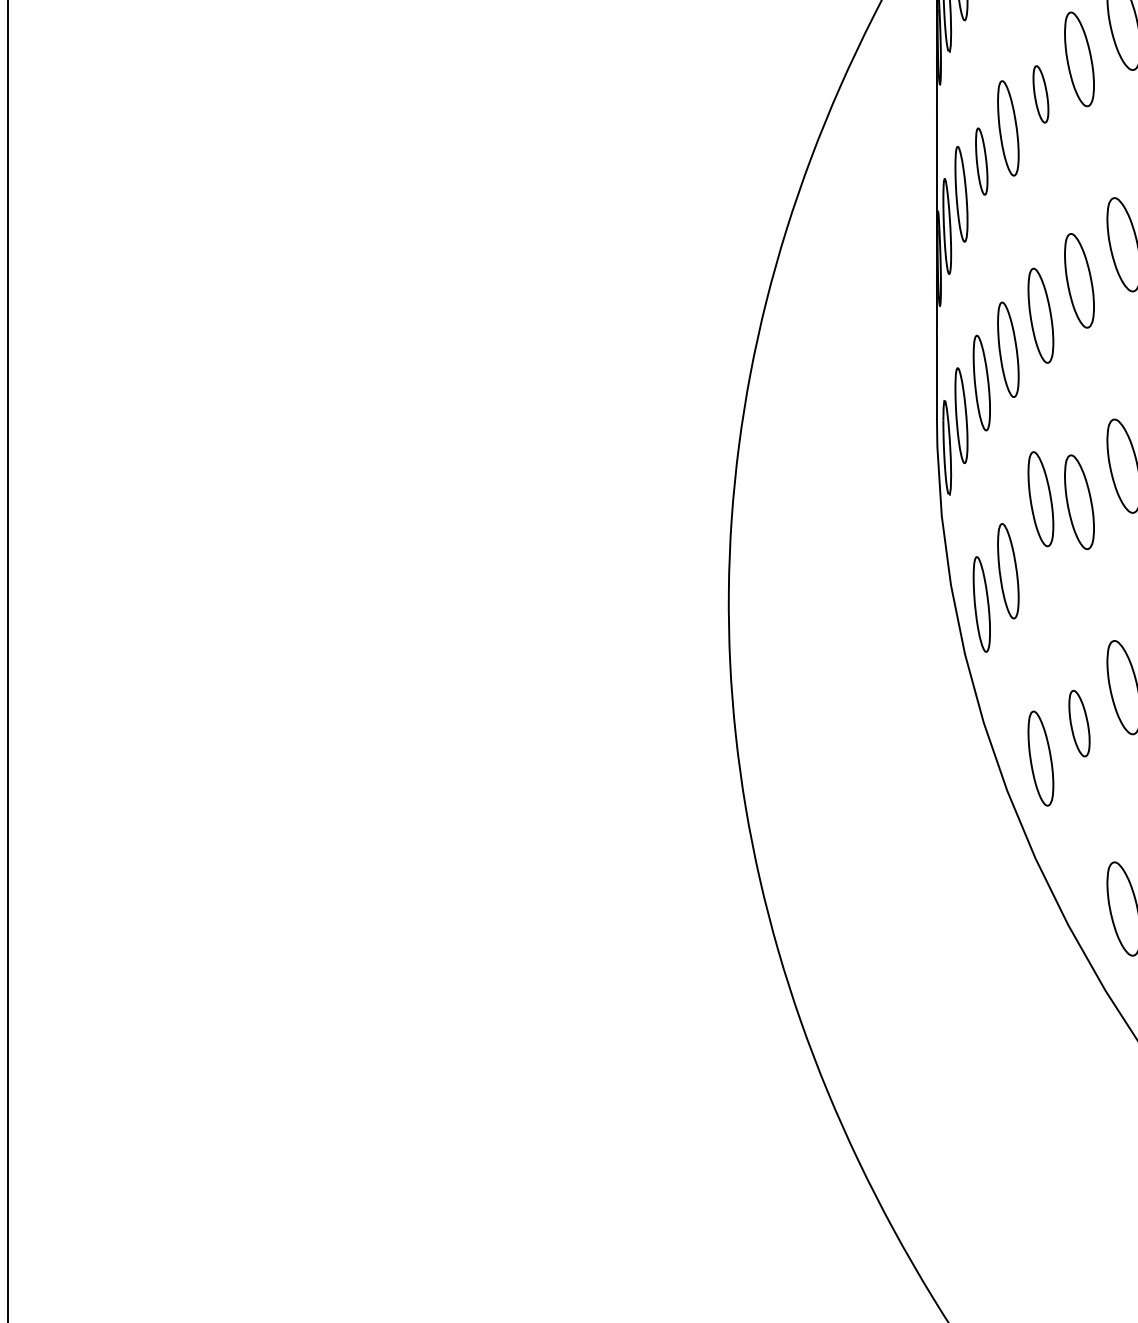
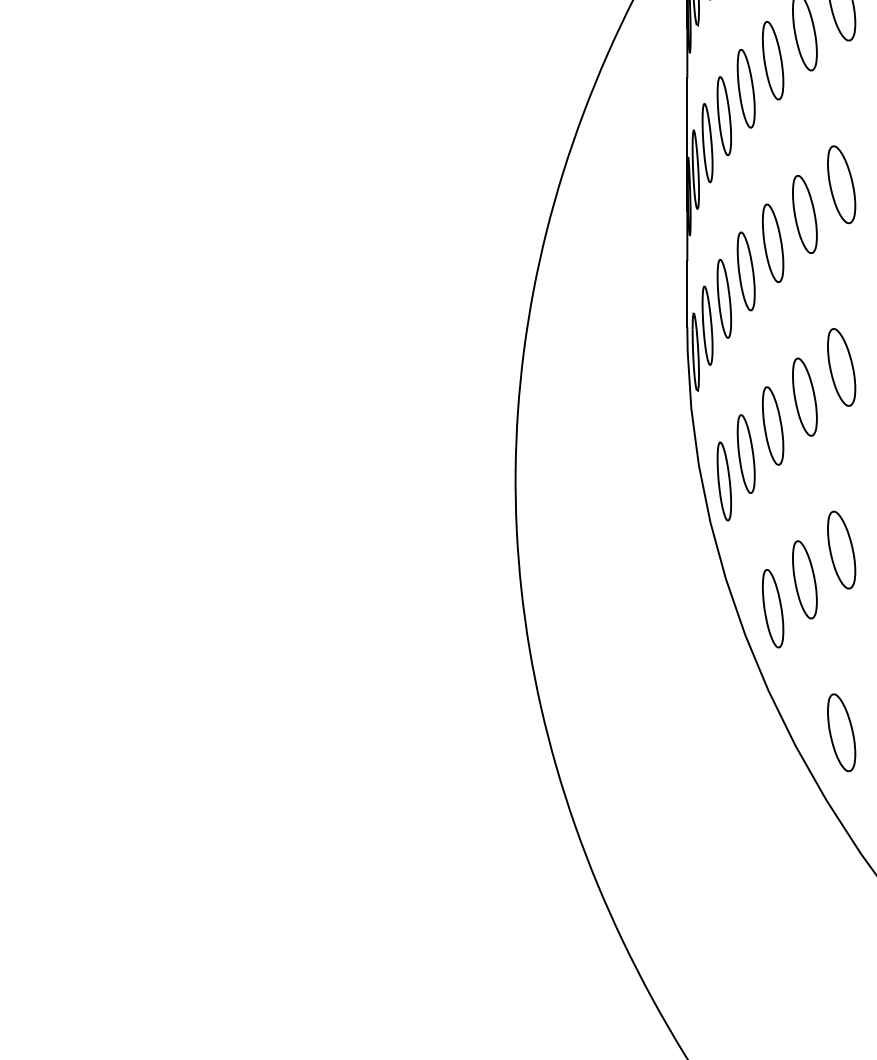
part: (1040, 94) -> (772, 60), size x1.67
part: (981, 161) -> (724, 116), size x1.43
part: (1040, 499) -> (772, 426), moved
part: (1079, 723) -> (804, 579), size x1.43

